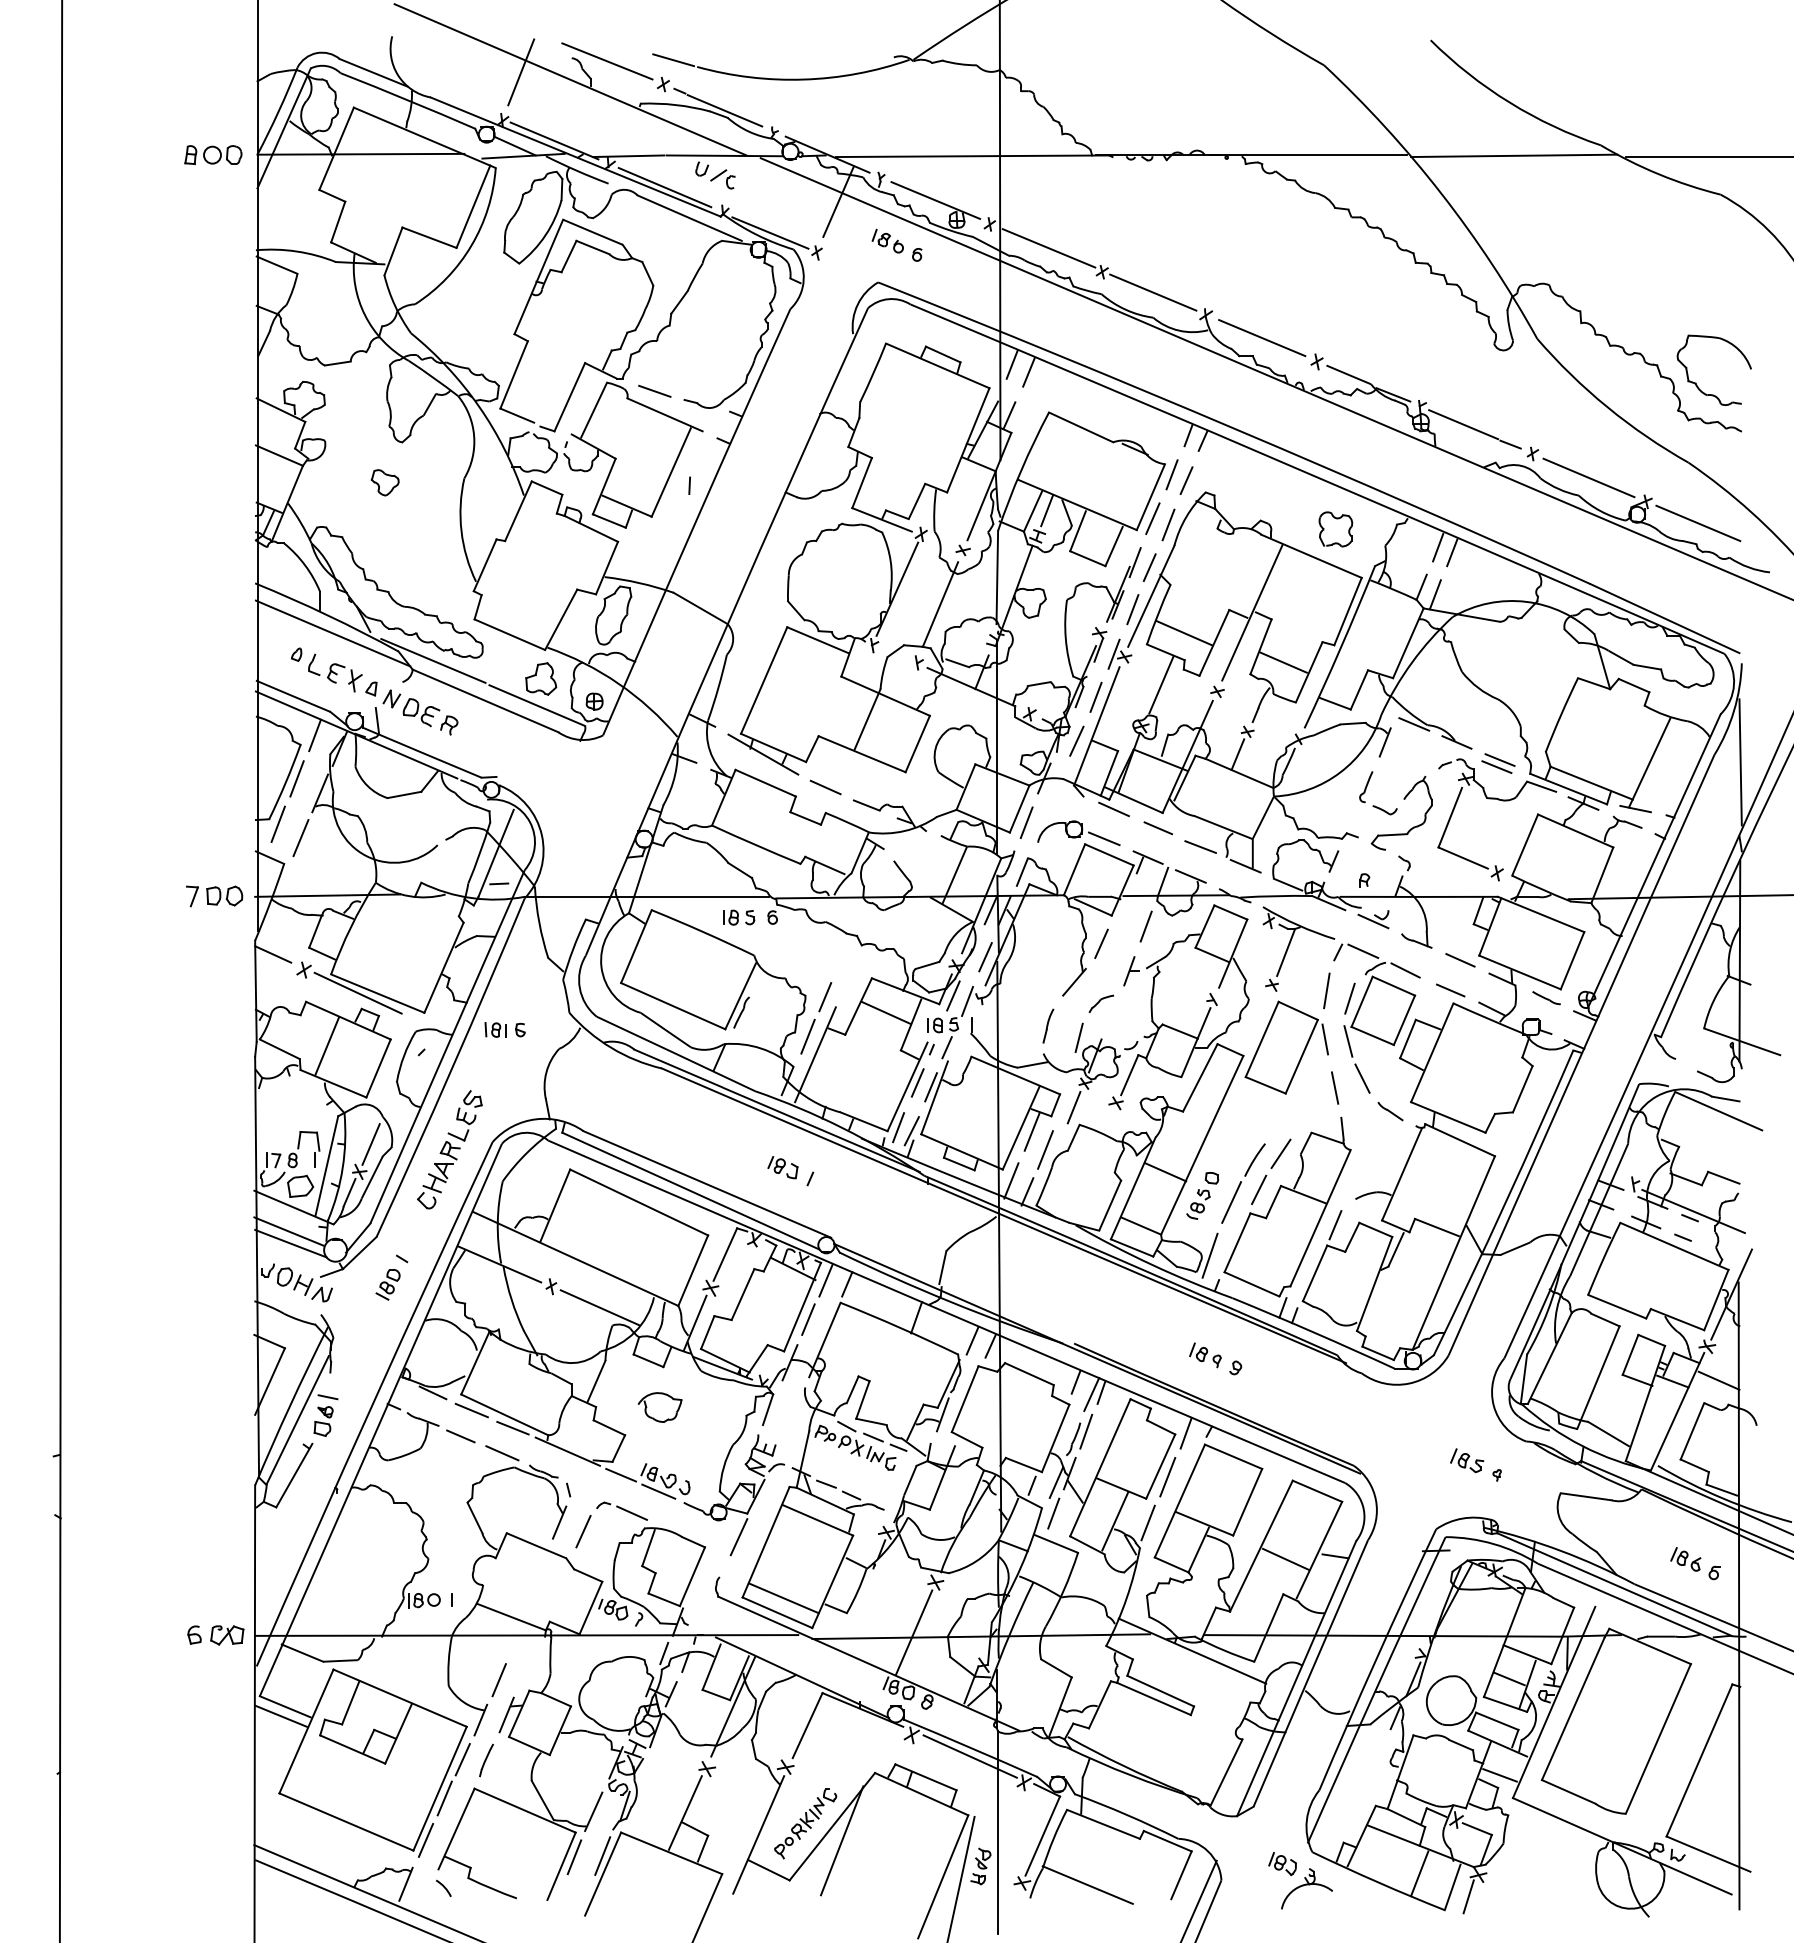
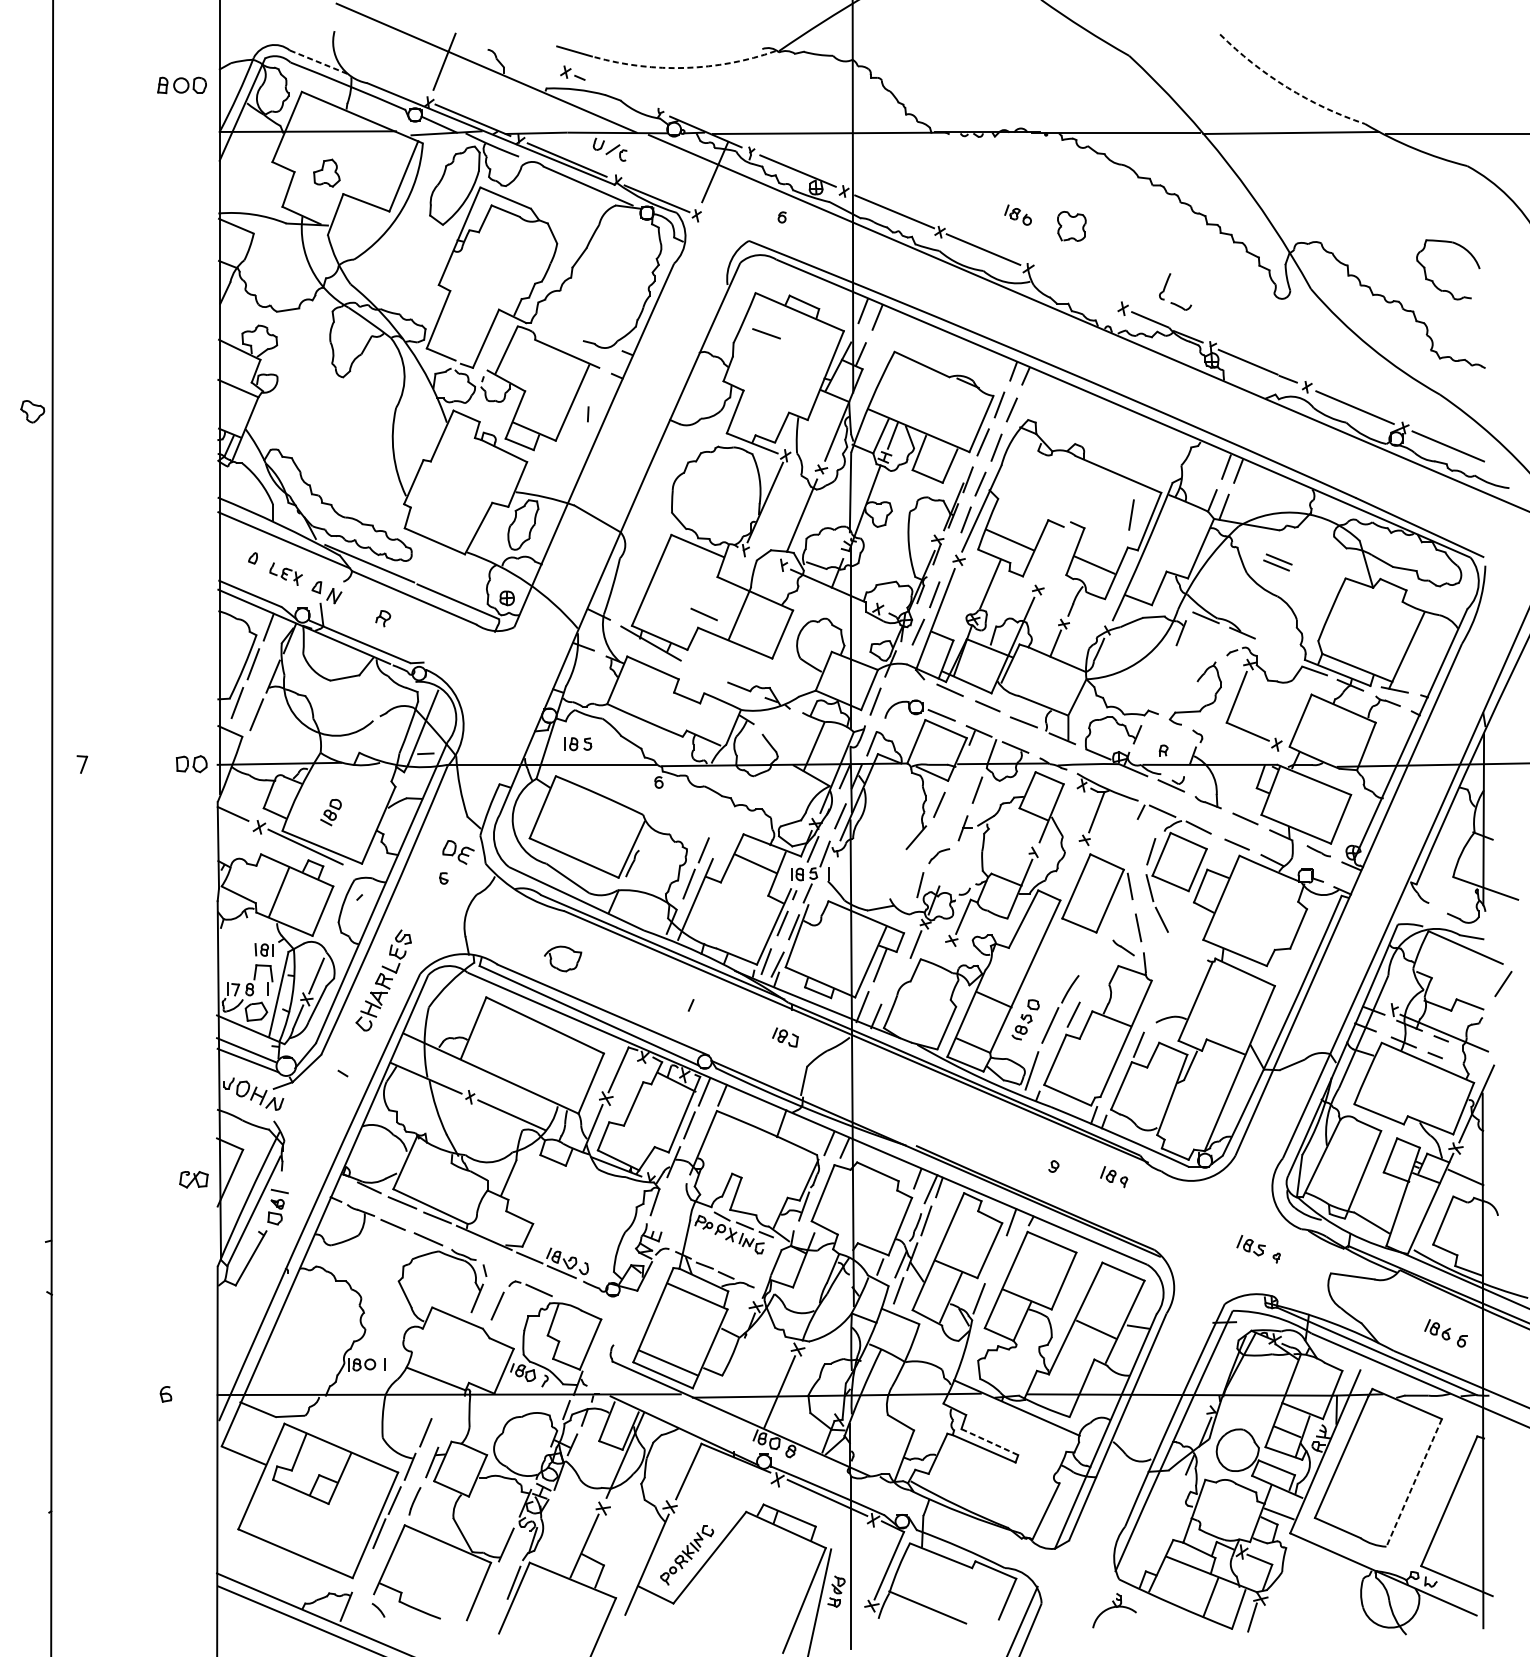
line: (607, 61) -> (518, 52), removed
line: (373, 72) -> (318, 61), solid -> dashed
arc: (803, 79) -> (685, 67), solid -> dashed
arc: (1509, 102) -> (1287, 87), solid -> dashed
line: (724, 110) -> (617, 94), removed
part: (213, 155) -> (182, 85), moved
part: (887, 240) -> (1017, 214), moved
line: (1262, 338) -> (1076, 288), removed
part: (1696, 382) -> (1433, 280), moved
line: (654, 390) -> (766, 333), moved
part: (384, 482) -> (32, 411), moved
part: (1336, 519) -> (1072, 217), moved
line: (1252, 612) -> (1068, 522), removed
line: (1113, 653) -> (949, 557), removed
part: (335, 672) -> (286, 573), size x0.7
part: (541, 678) -> (327, 172), moved
part: (421, 712) -> (458, 852), moved
line: (1740, 762) -> (1484, 650), removed
part: (1498, 763) -> (1277, 562), moved
line: (825, 787) -> (704, 614), moved
part: (1375, 805) -> (1173, 302), moved
part: (192, 896) -> (82, 764), moved
part: (739, 917) -> (578, 744), moved
line: (1326, 990) -> (1131, 514), moved
part: (1048, 1025) -> (894, 874), removed
part: (495, 1029) -> (264, 949), moved
line: (1390, 1111) -> (1123, 947), moved
line: (1045, 1149) -> (891, 980), removed
line: (1280, 1153) -> (1503, 983), moved
part: (782, 1167) -> (785, 1037), moved
part: (387, 1284) -> (330, 812), moved
part: (1205, 1355) -> (1114, 1177), moved
part: (659, 1407) -> (562, 958), moved
line: (1167, 1476) -> (995, 1259), removed
line: (738, 1537) -> (629, 1311), removed
part: (227, 1635) -> (194, 1179), moved
line: (1160, 1691) -> (989, 1442), solid -> dashed
line: (280, 1715) -> (239, 1462), removed
line: (1658, 1738) -> (1414, 1482), solid -> dashed
line: (425, 1839) -> (362, 1568), removed
line: (841, 1840) -> (717, 1569), removed
line: (574, 1857) -> (490, 1583), removed
part: (1282, 1863) -> (1093, 1589), removed

